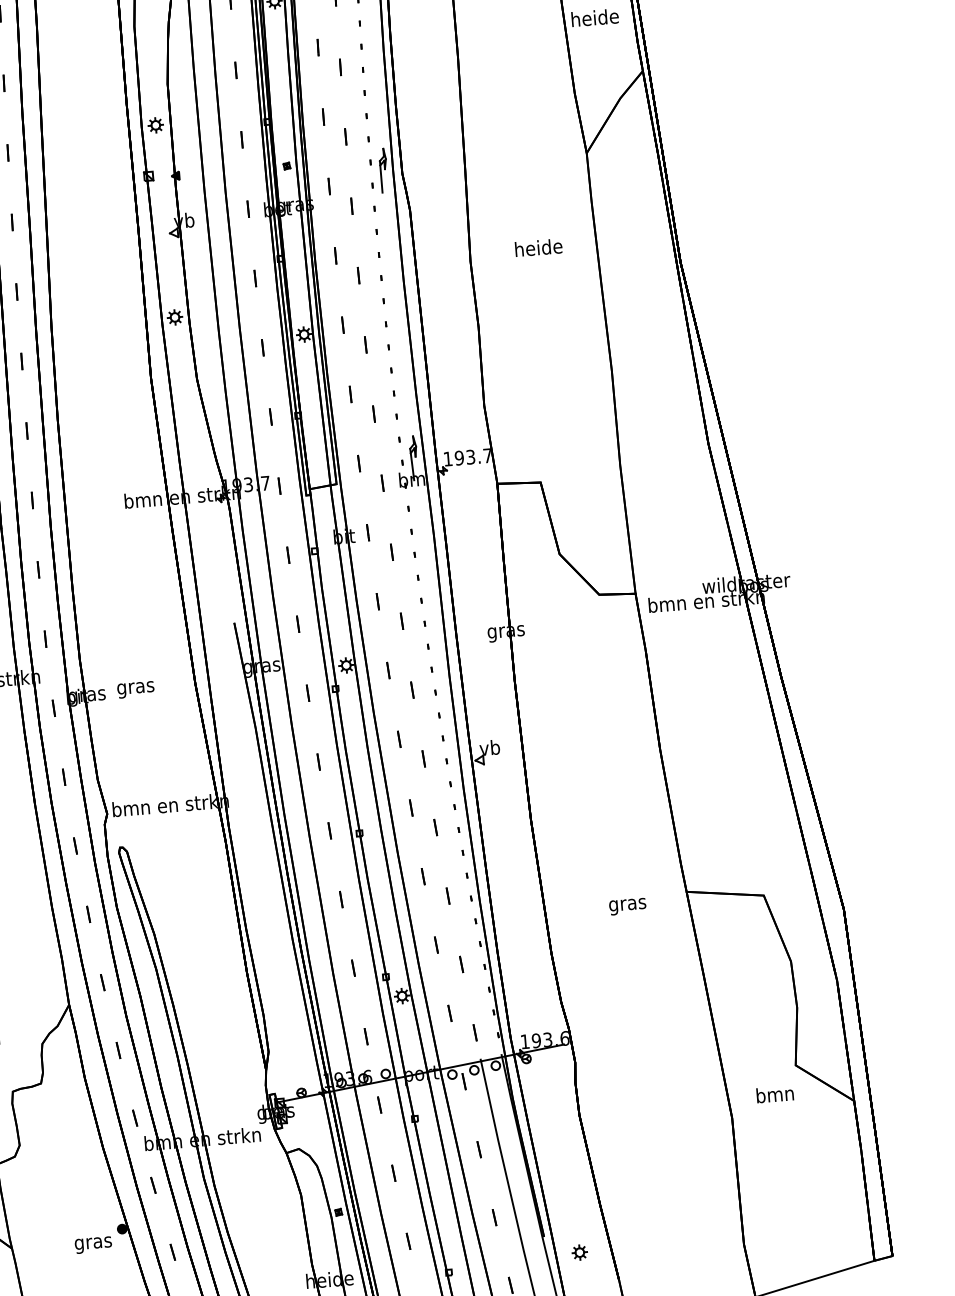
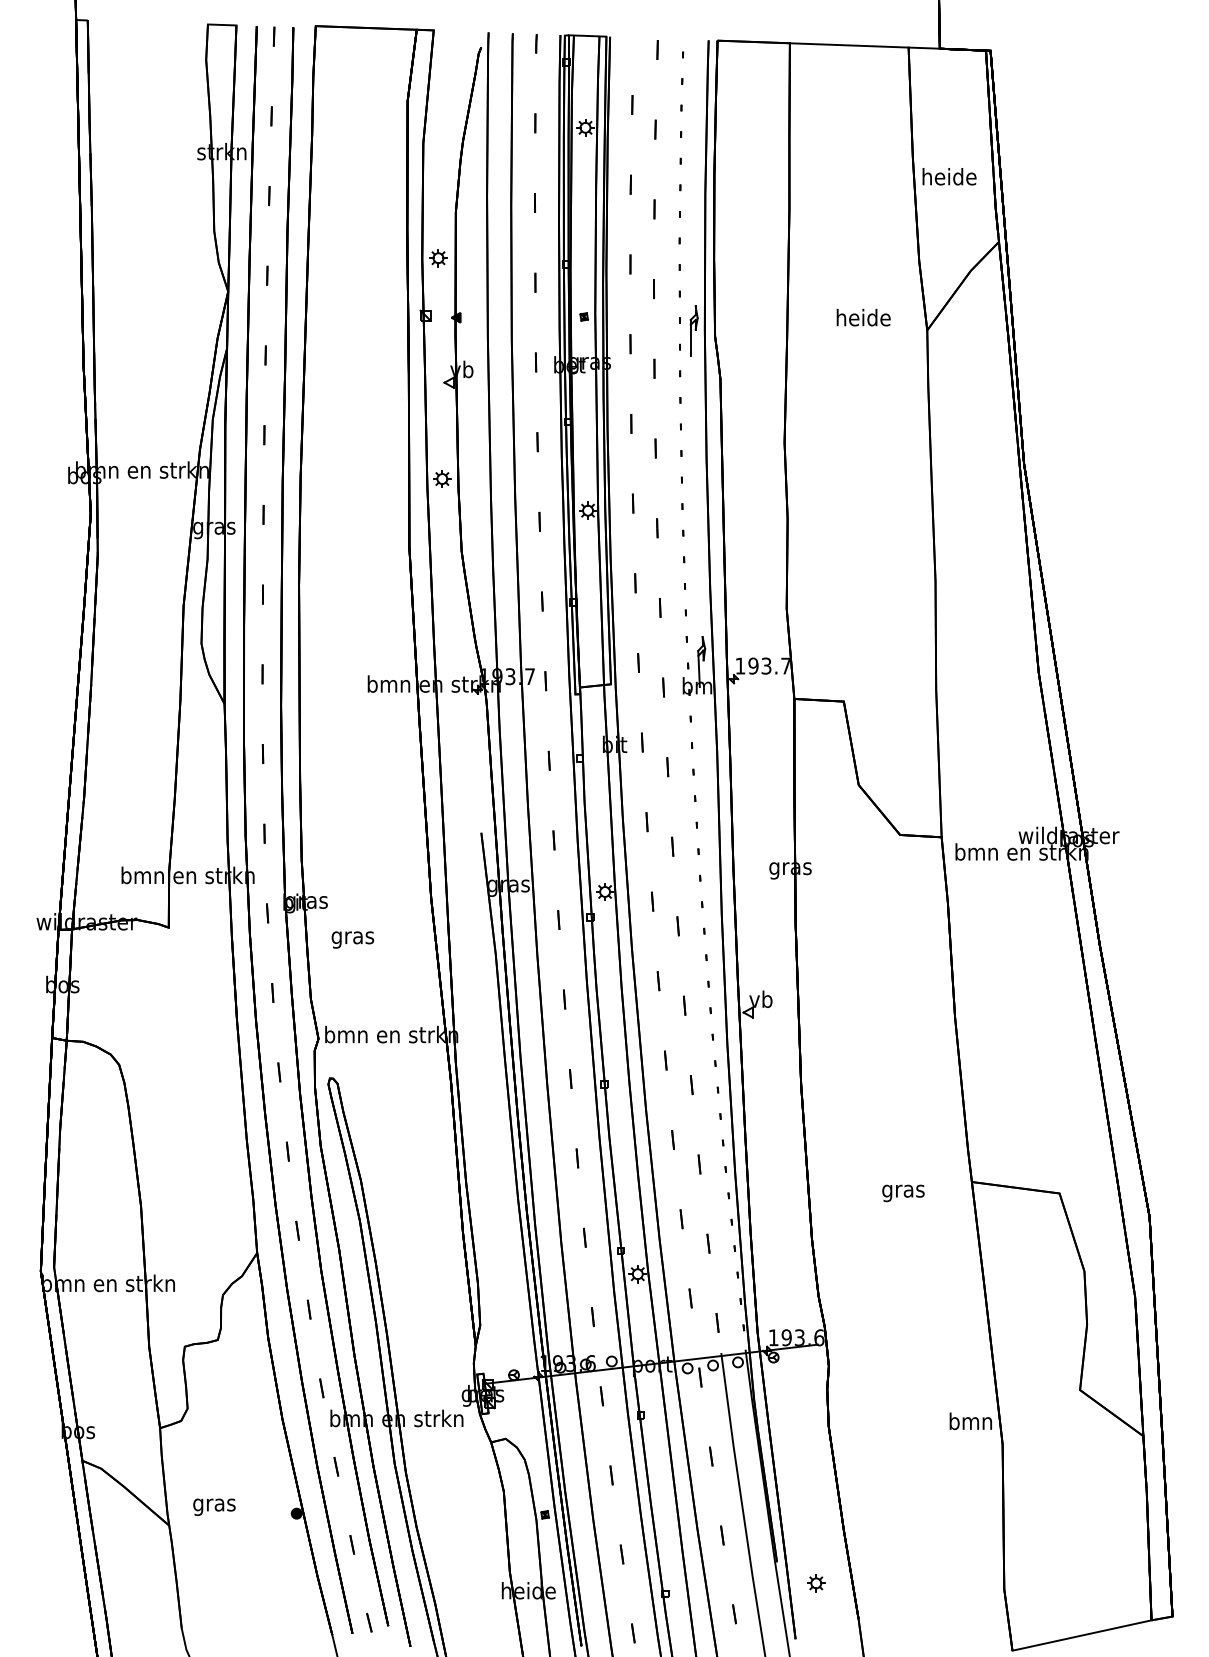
text: (538, 247) -> (863, 317), moved
text: (135, 689) -> (352, 939), moved
text: (774, 1094) -> (970, 1421), moved
text: (93, 1244) -> (214, 1506), moved

